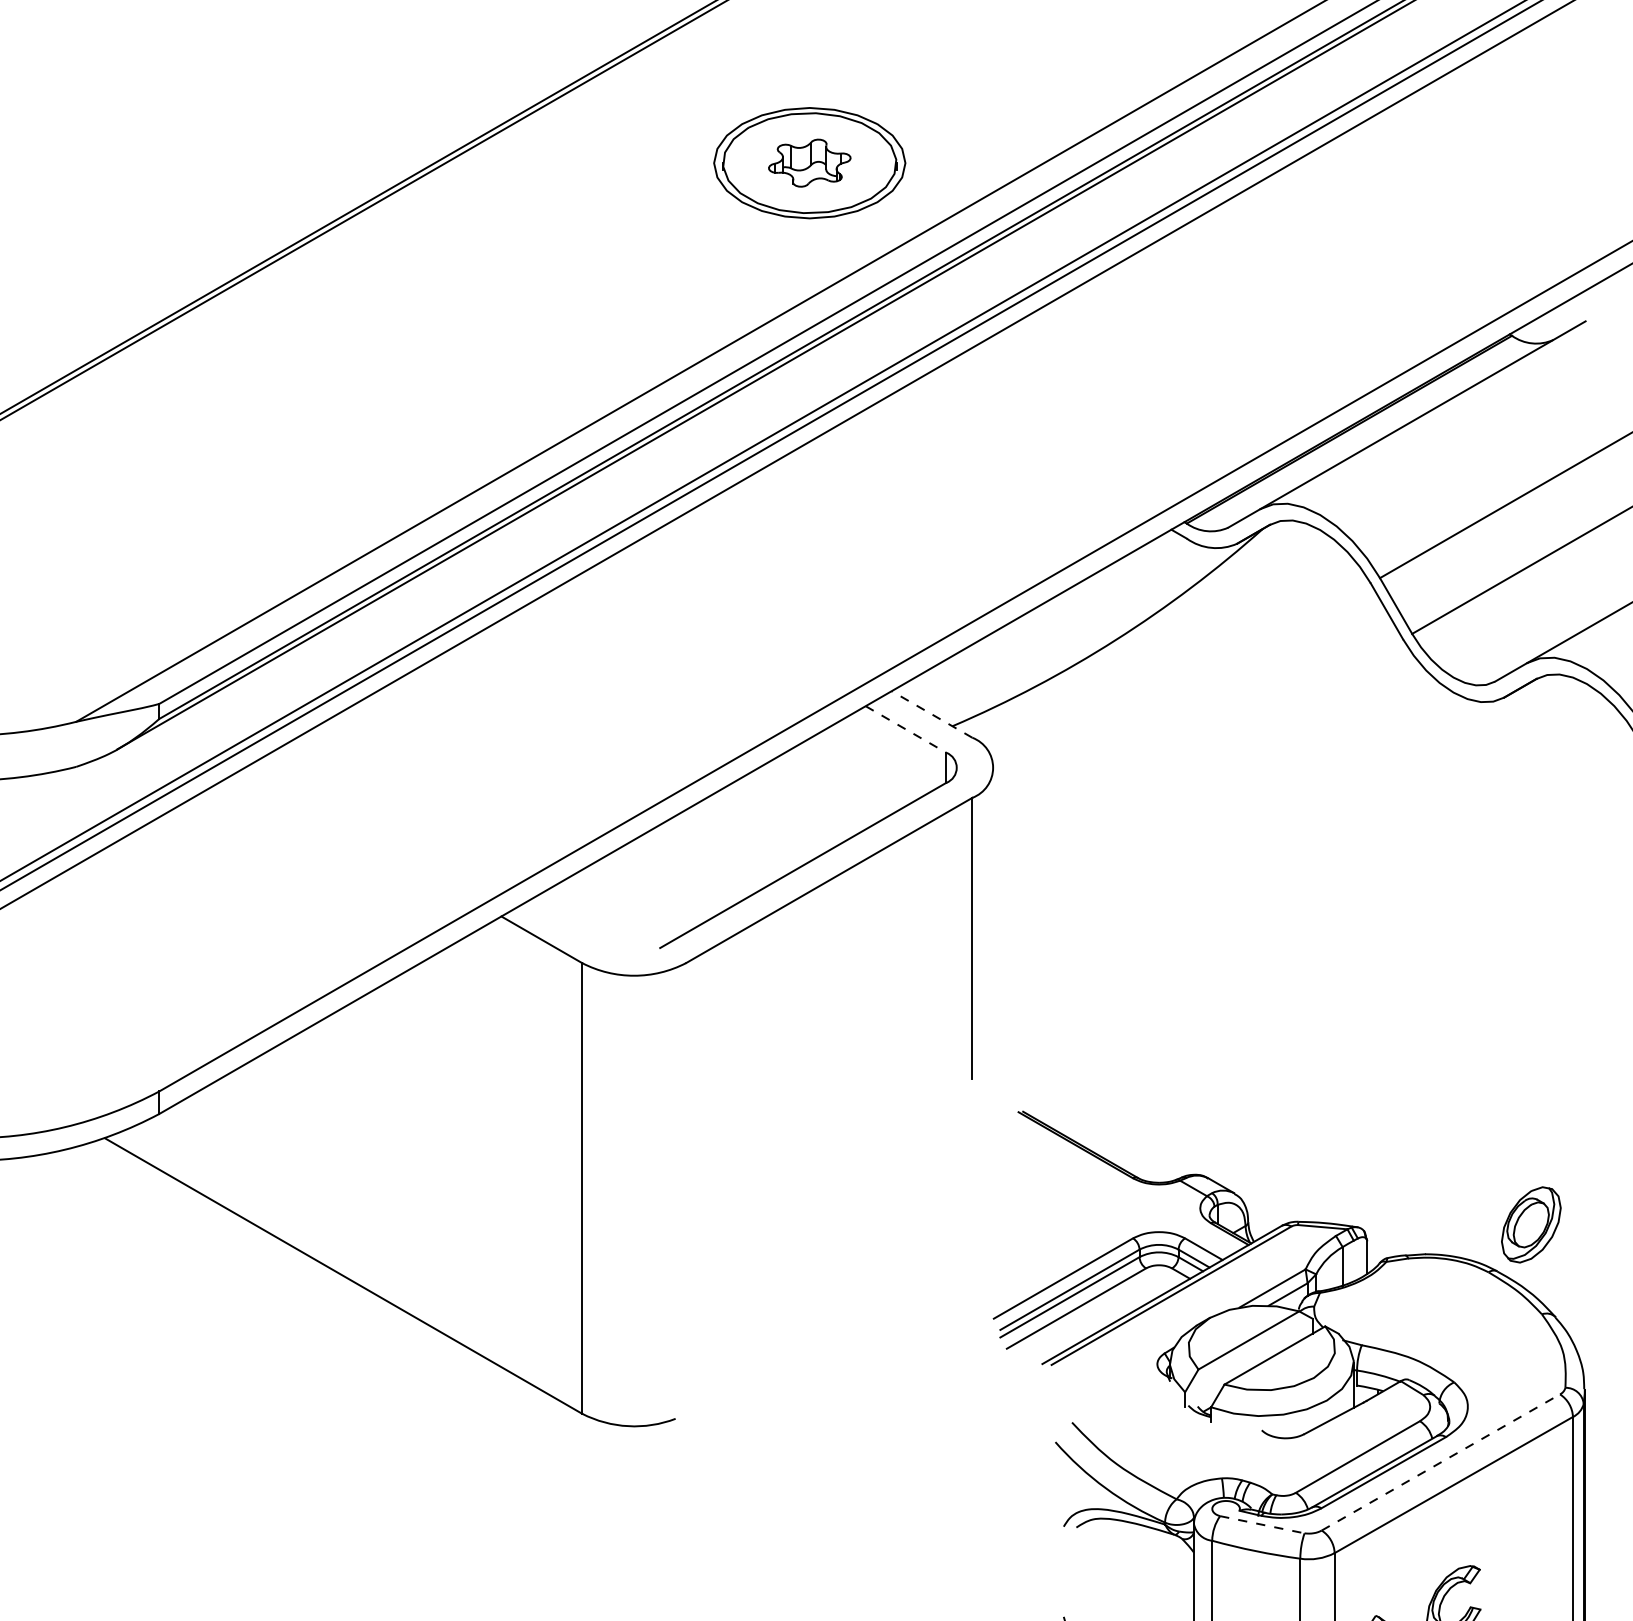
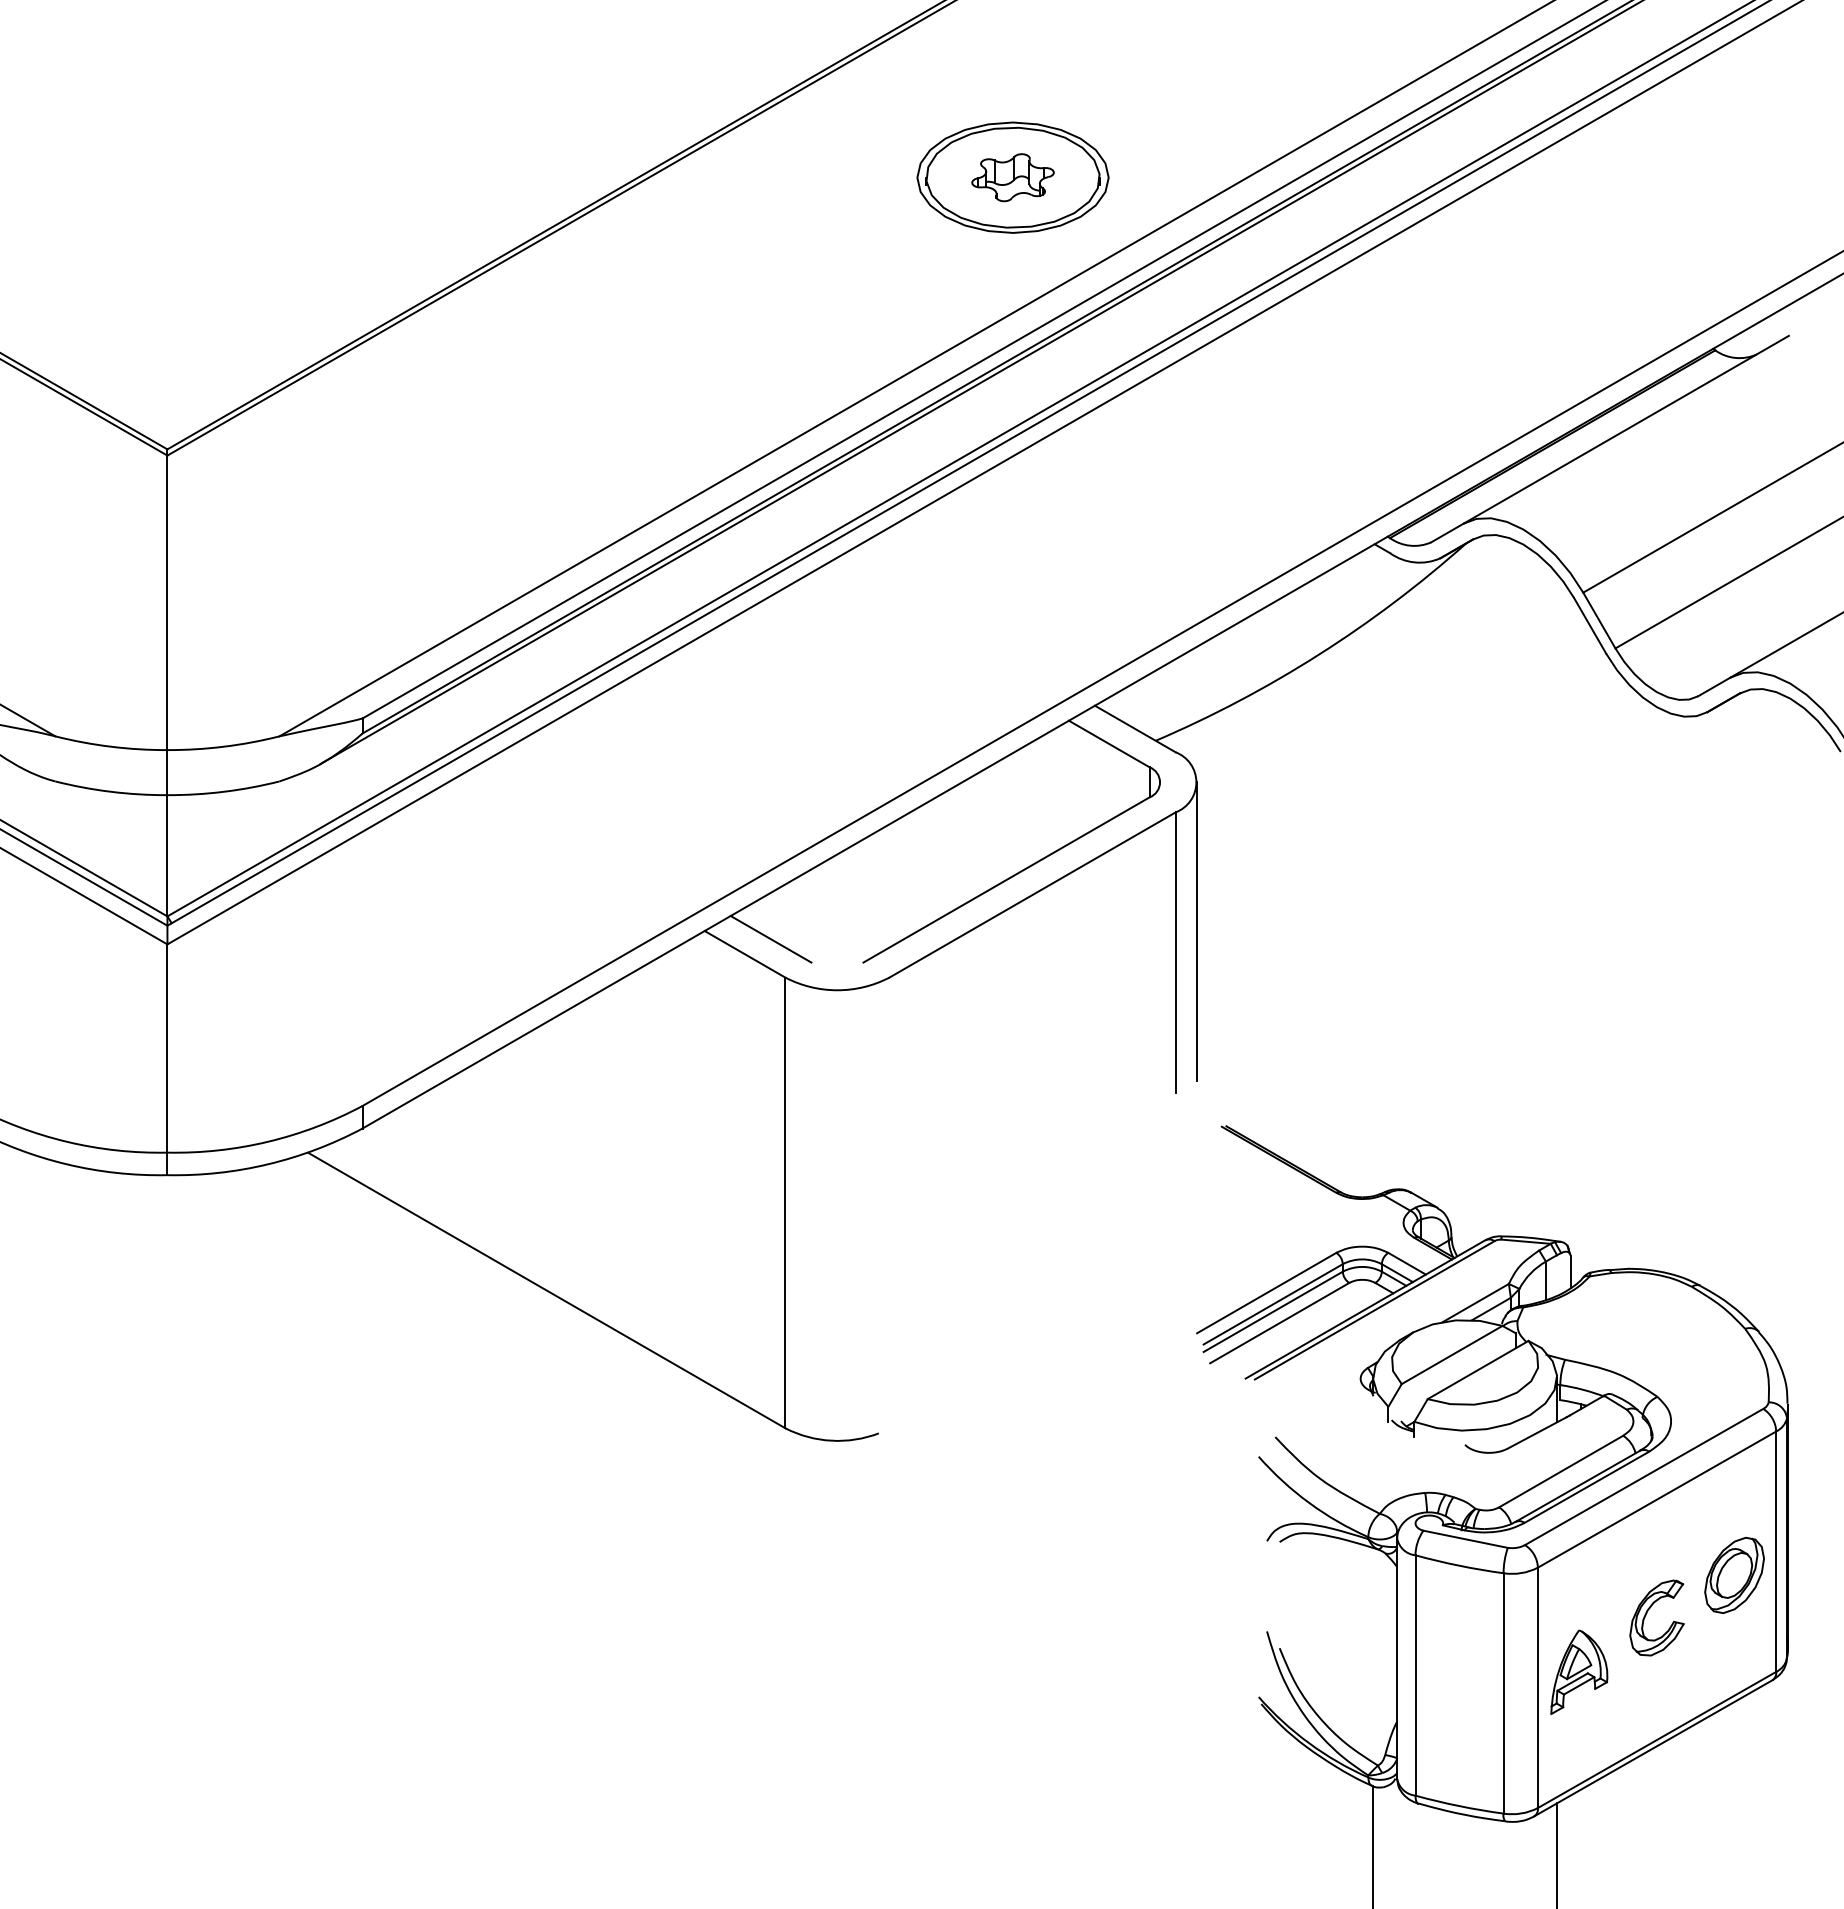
line: (932, 714) -> (1135, 729), dashed -> solid
line: (906, 729) -> (1109, 744), dashed -> solid
line: (994, 916) -> (1197, 931), added
line: (567, 924) -> (770, 939), added
part: (1531, 1223) -> (1734, 1574), moved
line: (1441, 1461) -> (1644, 1476), dashed -> solid
line: (1263, 1524) -> (1466, 1539), dashed -> solid

